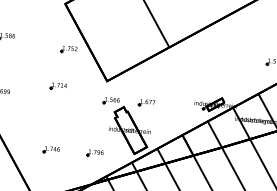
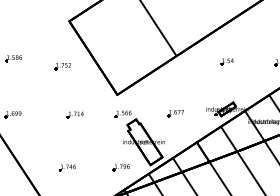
part: (68, 49) -> (62, 66), moved
part: (218, 56) -> (226, 61), added
part: (57, 85) -> (74, 114), moved
part: (146, 103) -> (175, 113), moved
part: (94, 153) -> (120, 167), moved

